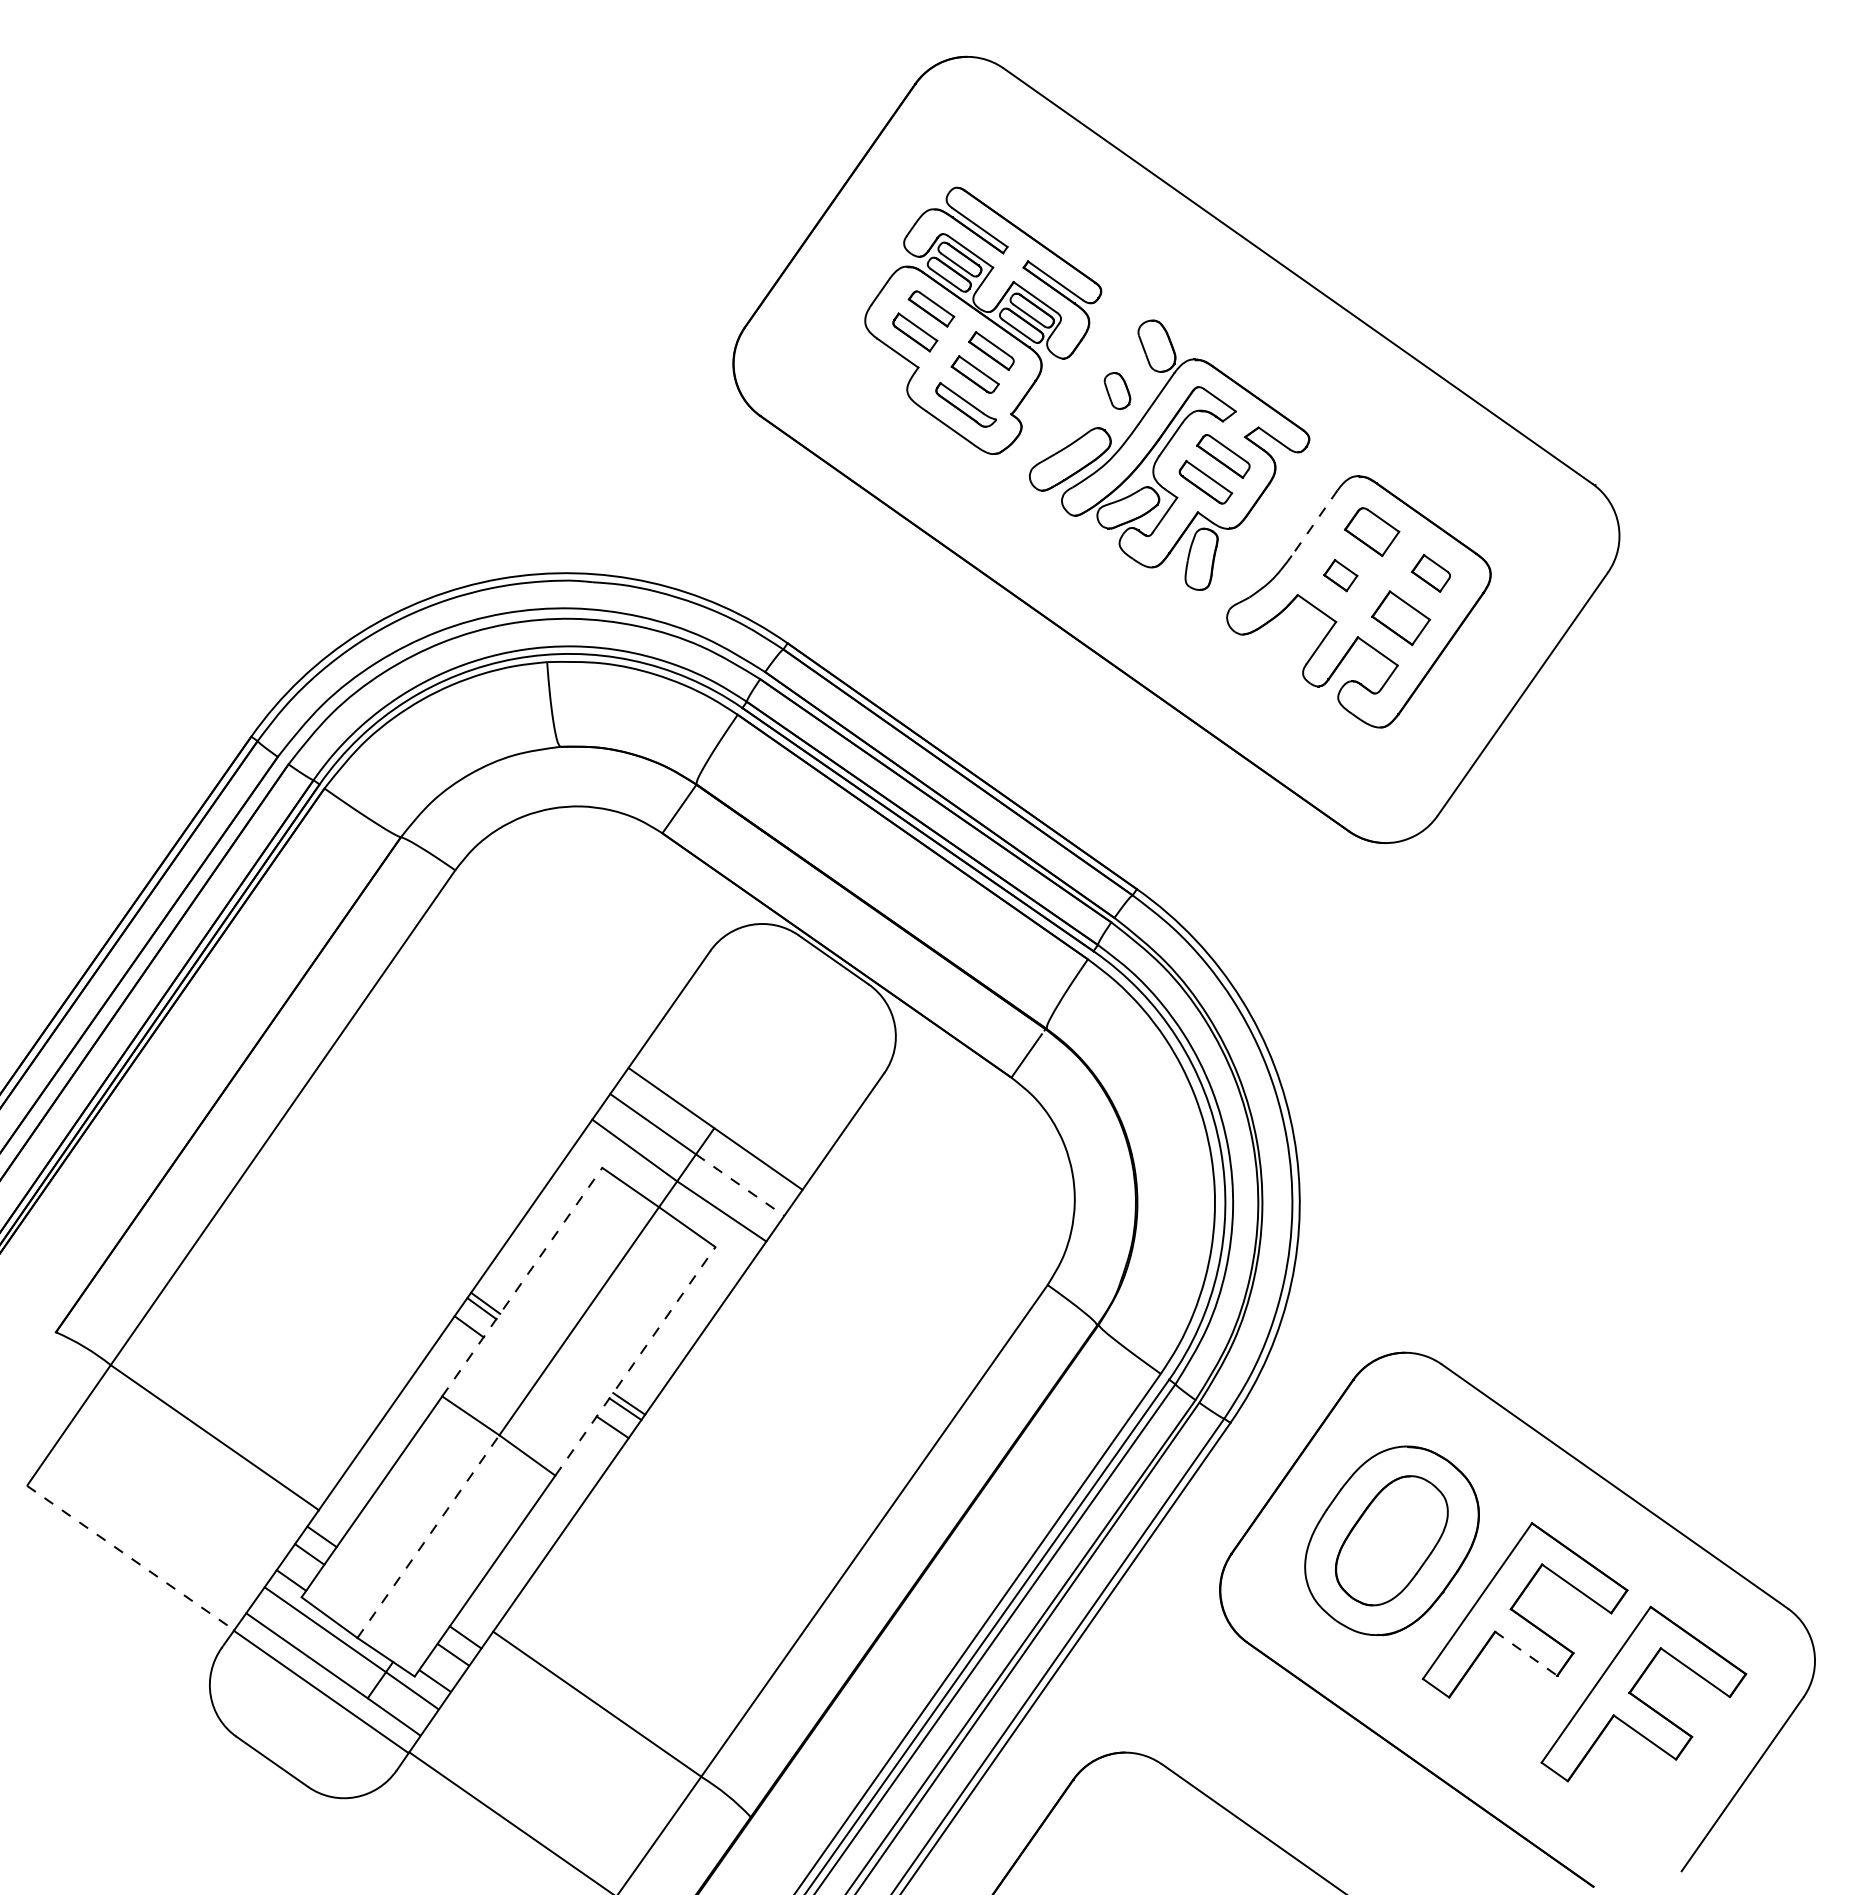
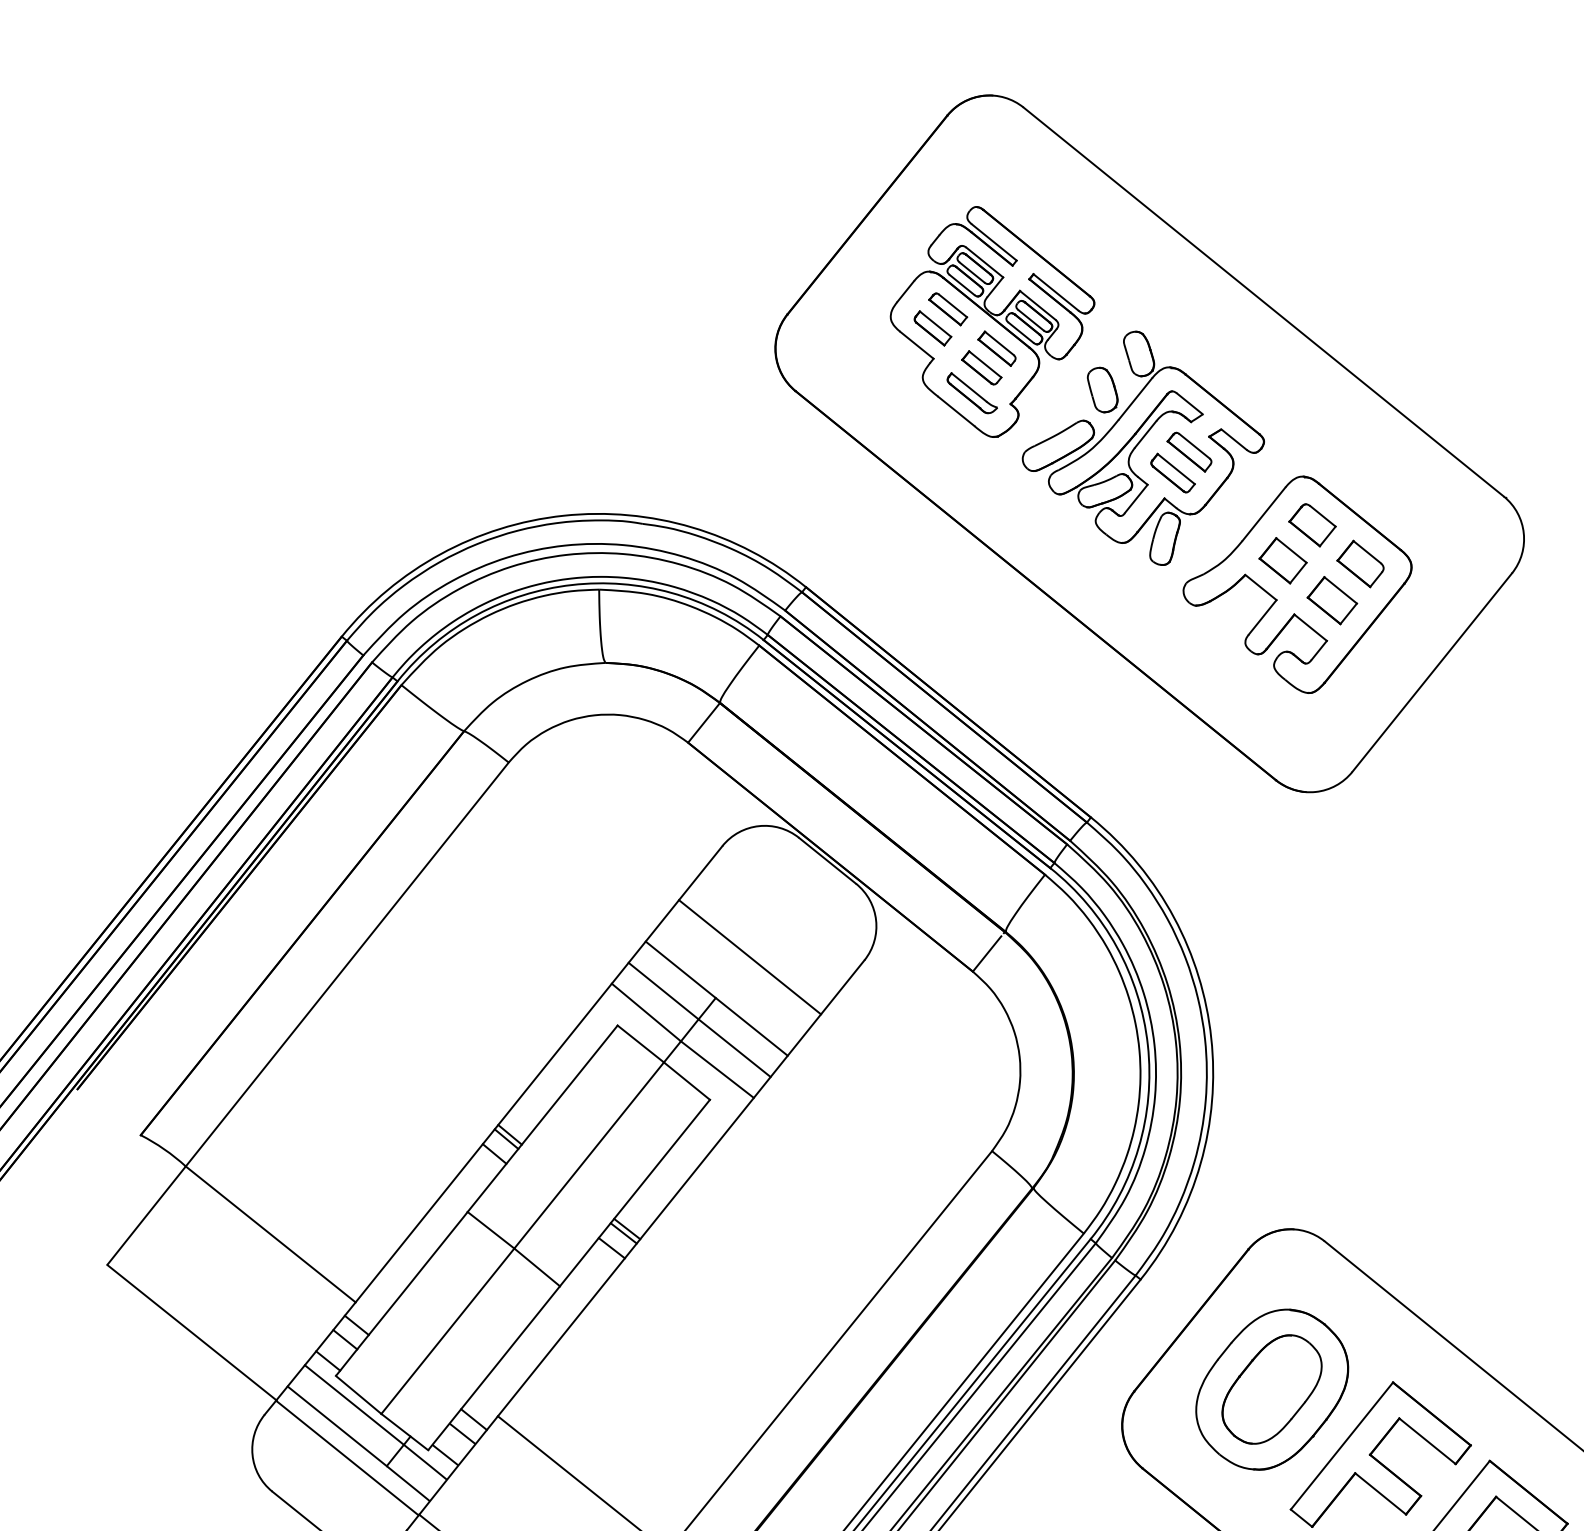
part: (1117, 390) -> (1102, 389), size x1.43
line: (1314, 523) -> (1263, 514), dashed -> solid
part: (1430, 573) -> (1360, 564), size x1.43
part: (1340, 575) -> (1282, 560), size x1.67
line: (751, 1078) -> (750, 957), added
line: (740, 1185) -> (734, 1048), dashed -> solid
line: (522, 1282) -> (542, 1119), dashed -> solid
line: (635, 1361) -> (635, 1193), dashed -> solid
line: (428, 1536) -> (447, 1331), dashed -> solid
line: (131, 1558) -> (192, 1333), dashed -> solid
line: (1526, 1653) -> (1380, 1493), dashed -> solid

